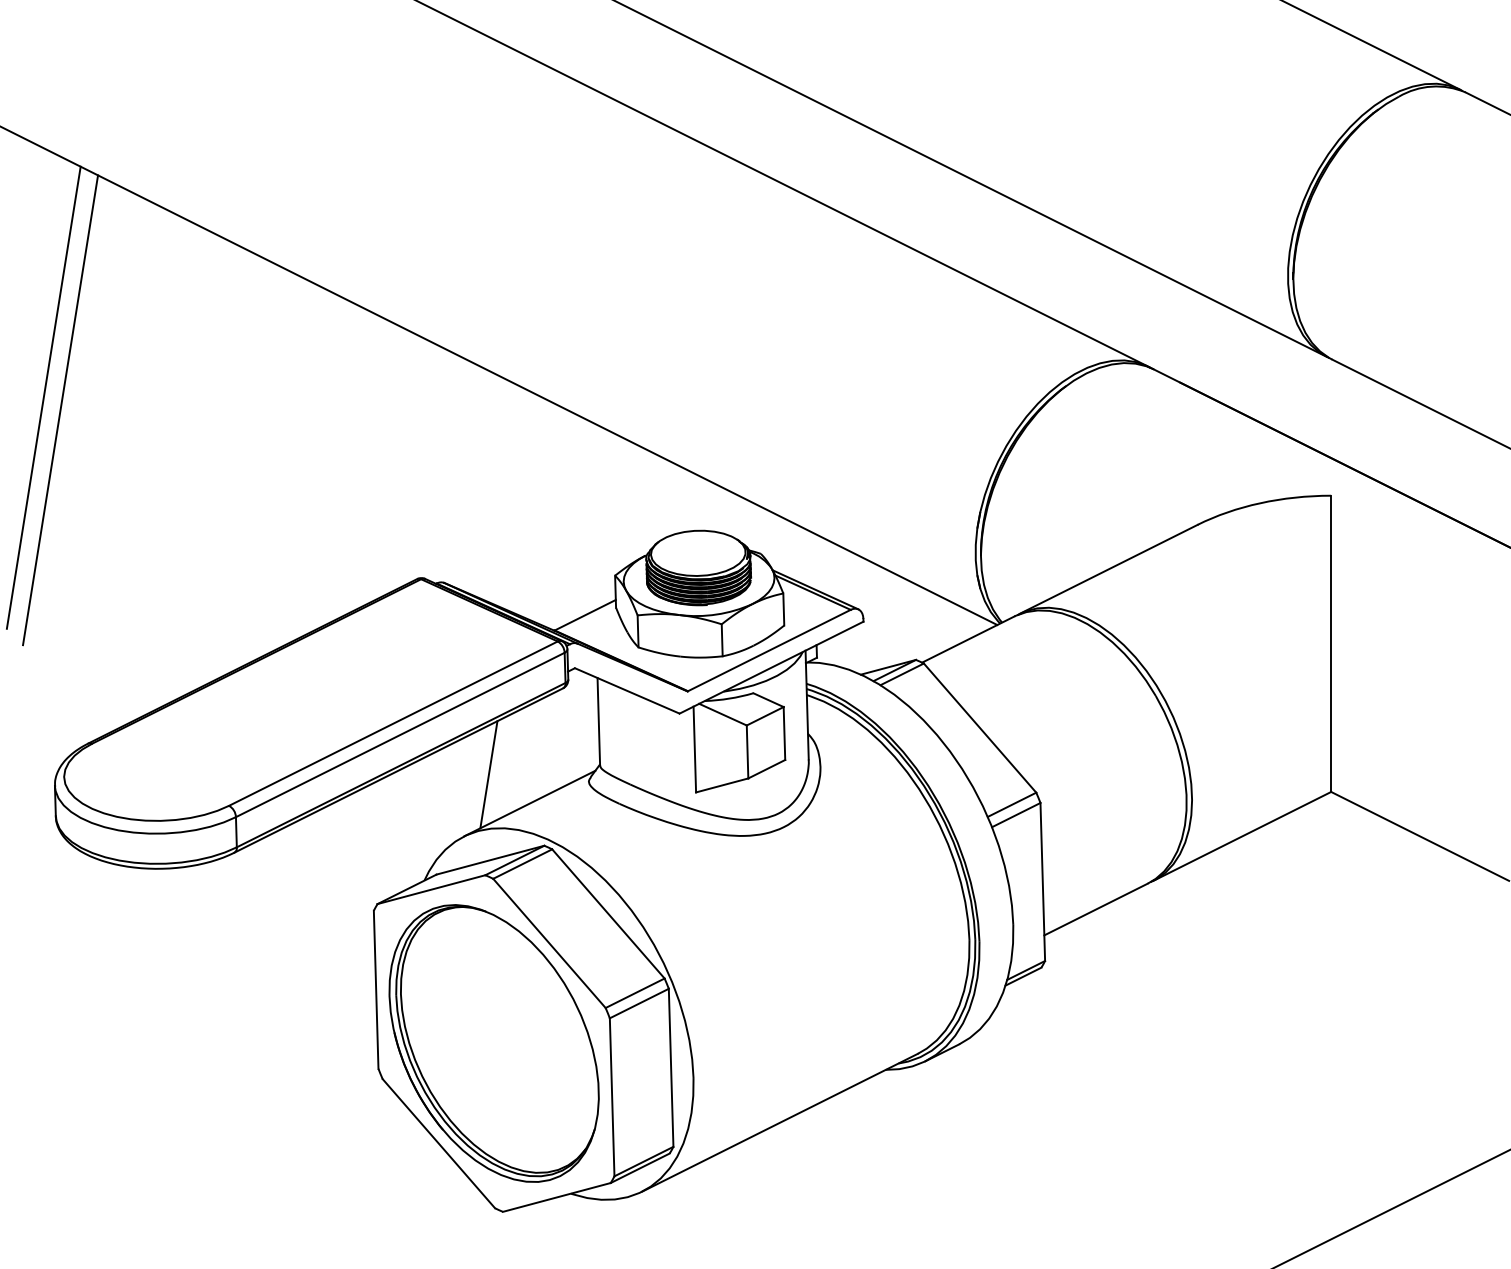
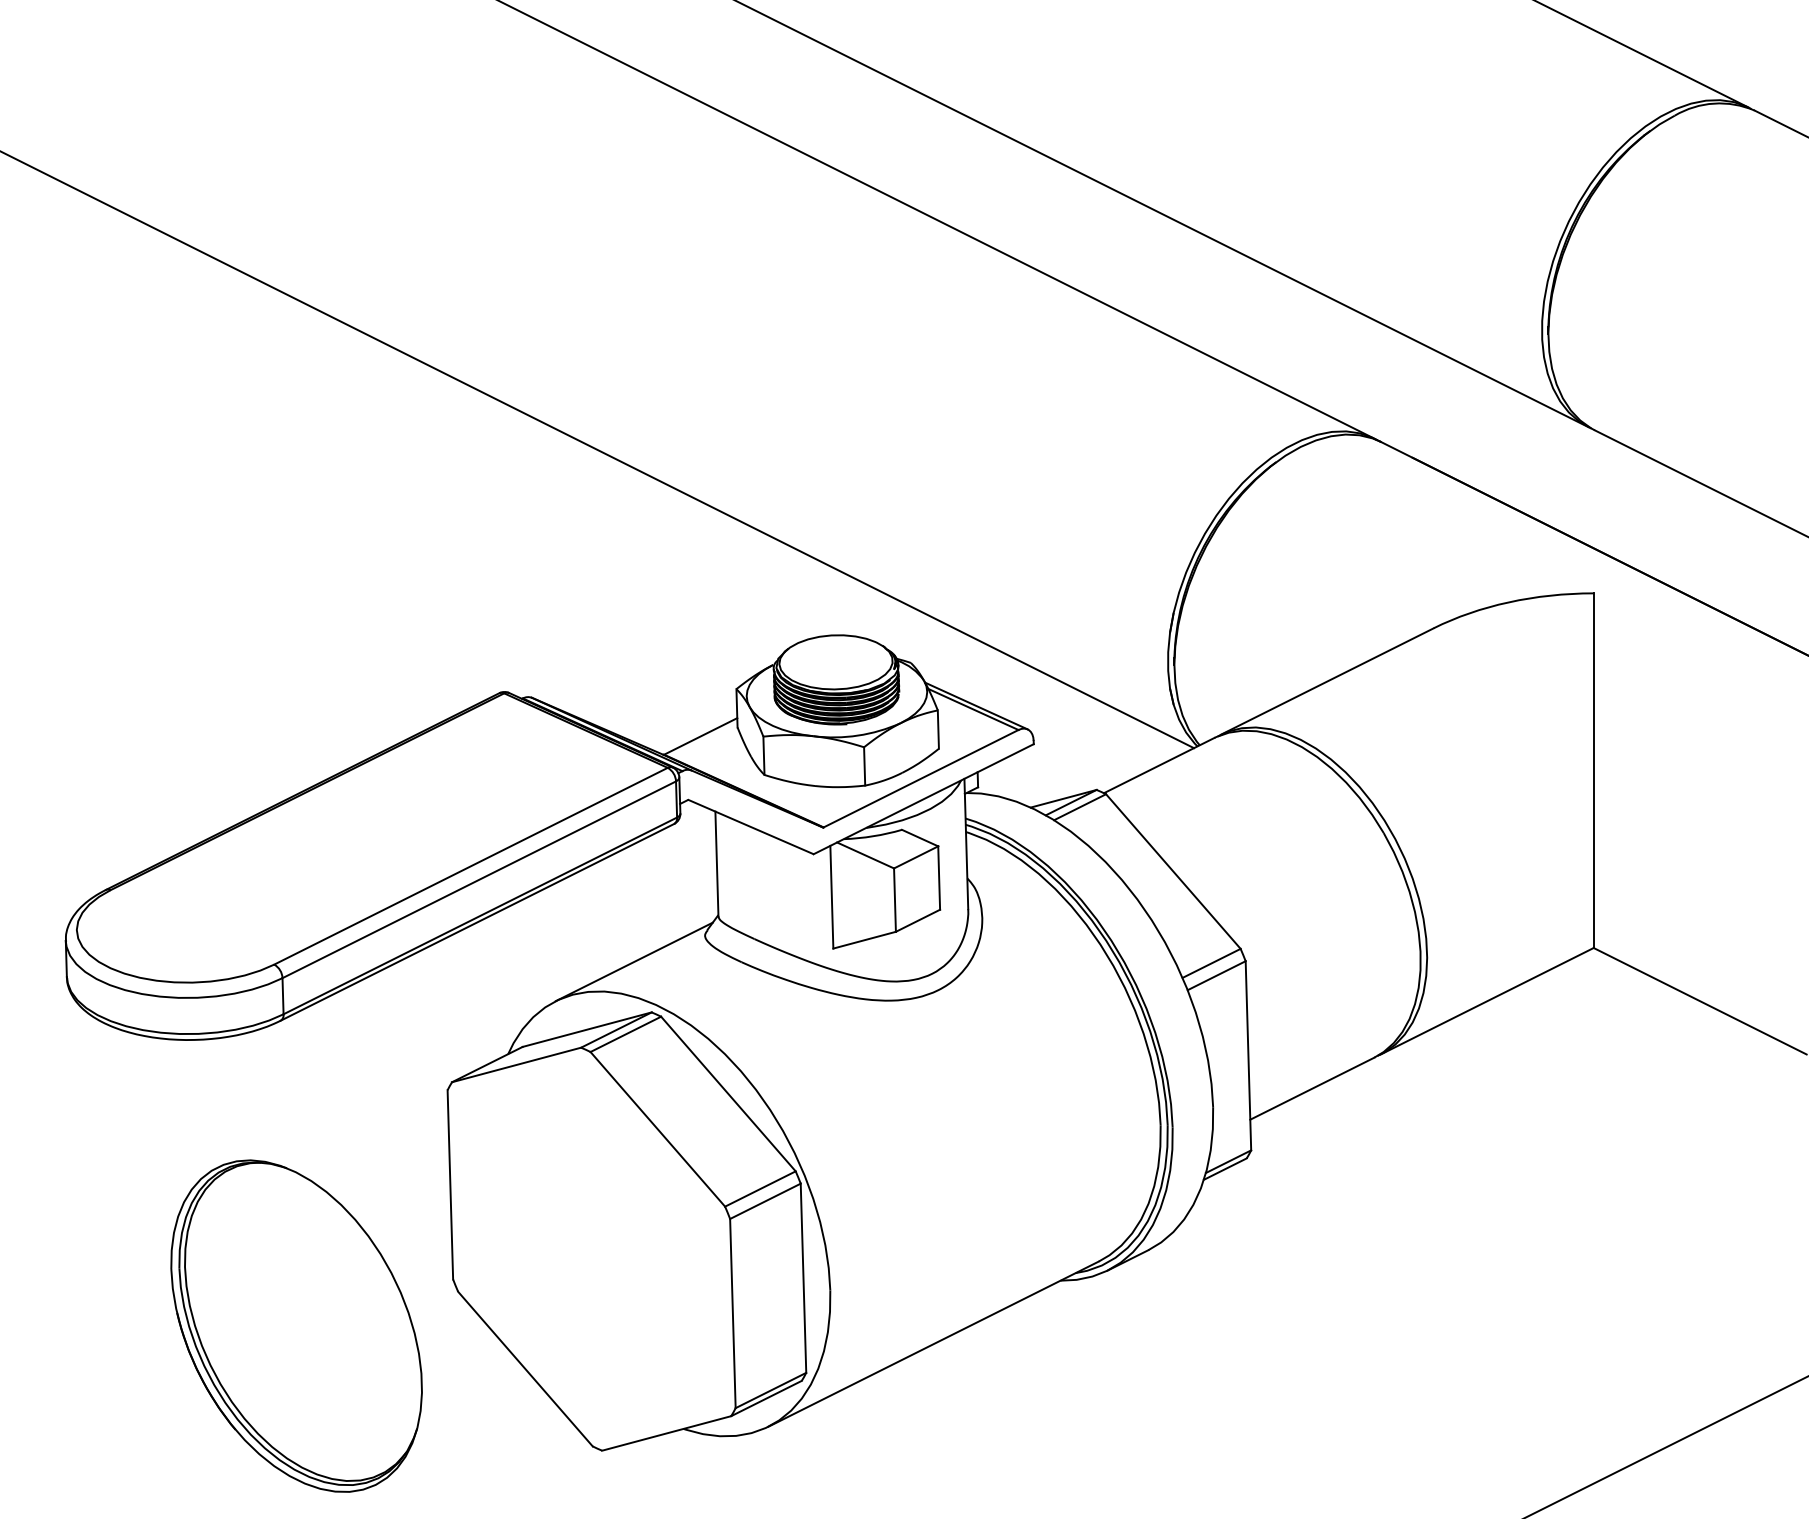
line: (43, 397) -> (52, 475), removed
line: (60, 409) -> (72, 490), removed
line: (489, 774) -> (585, 927), removed
part: (494, 1042) -> (296, 1325), moved

